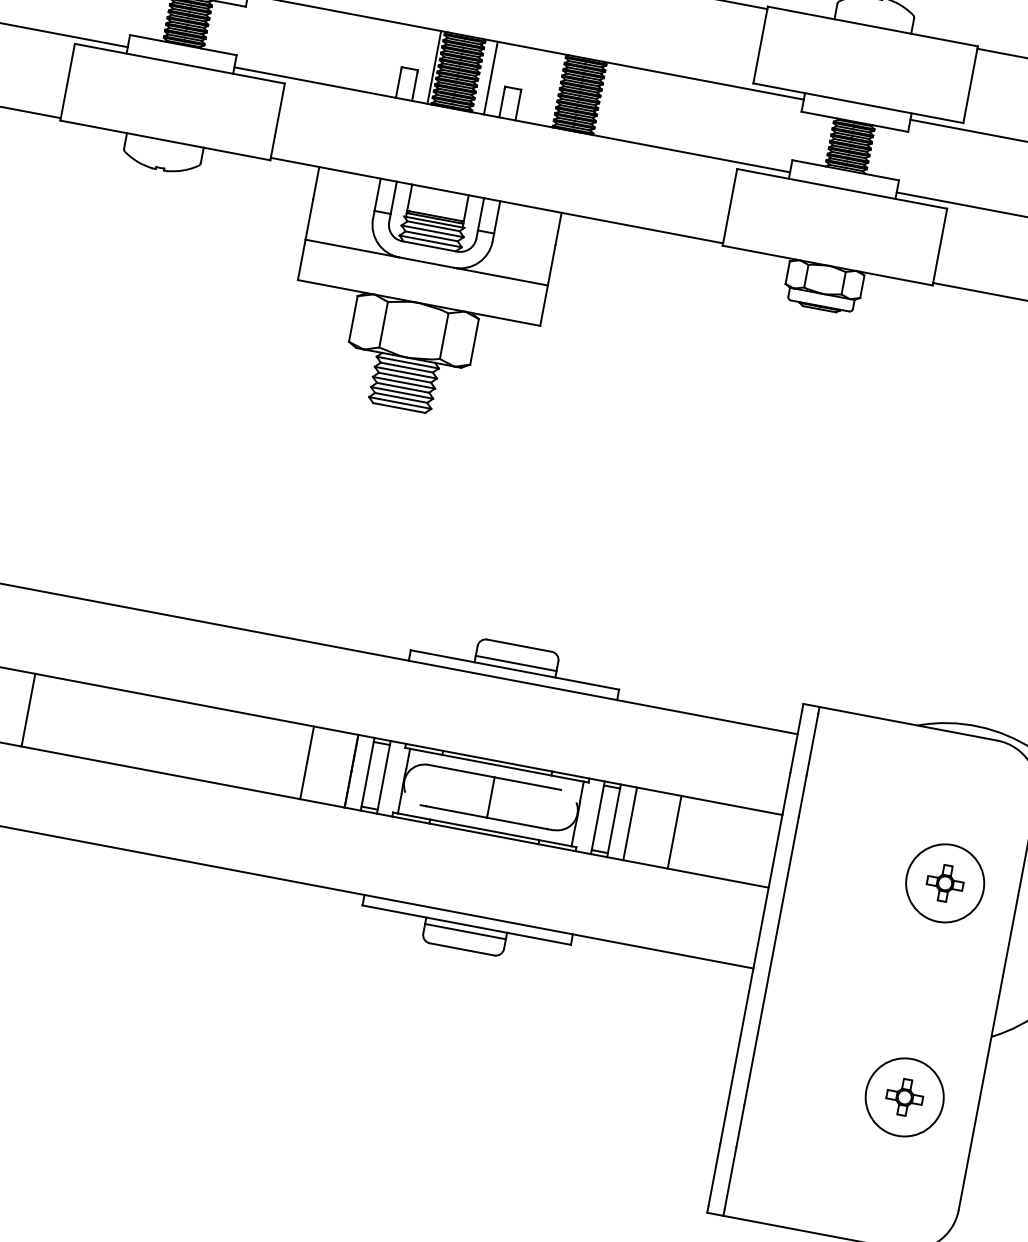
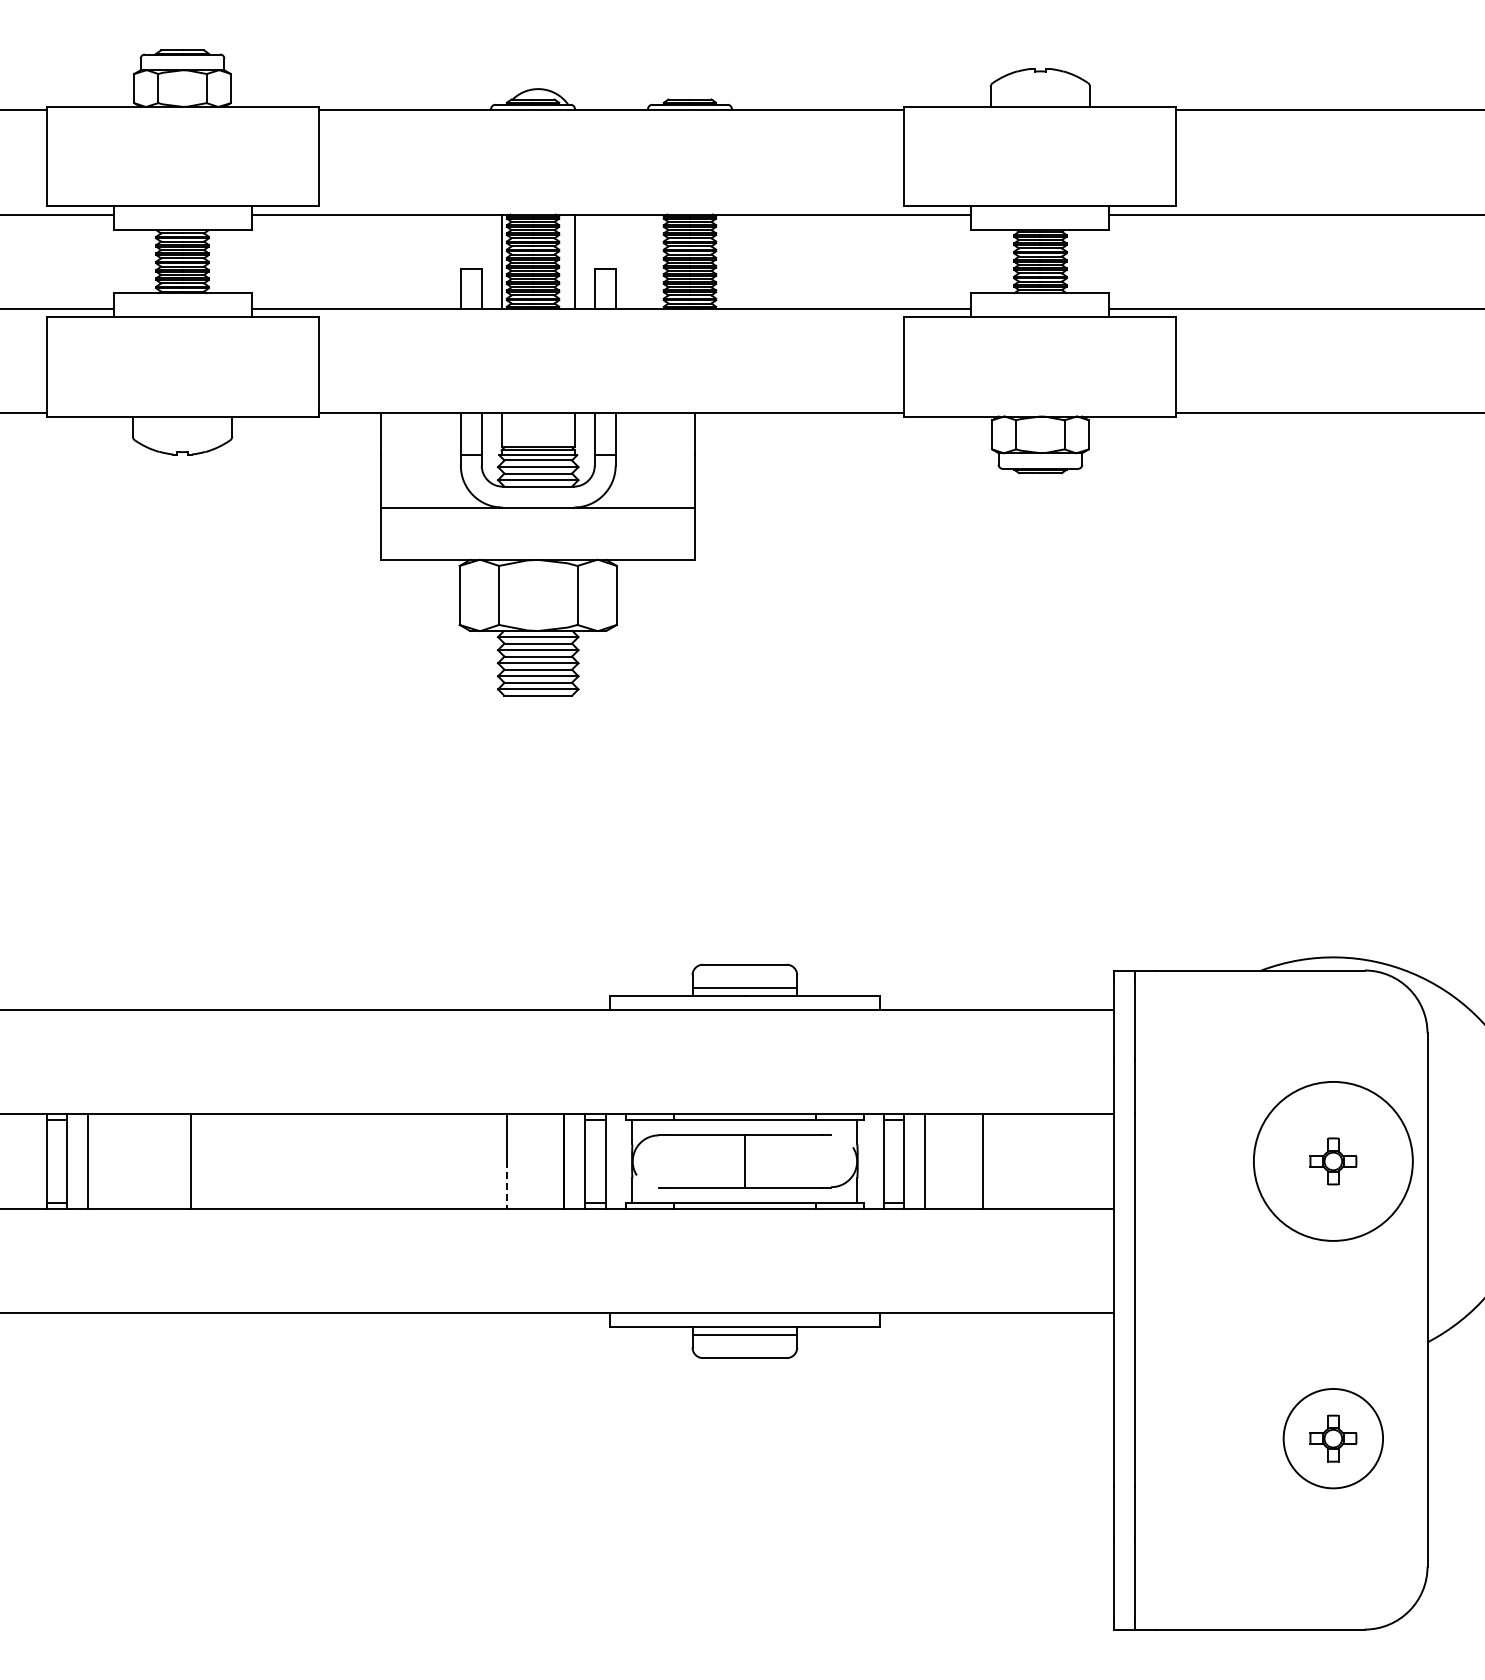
line: (28, 710) -> (190, 1161), moved
line: (303, 780) -> (506, 1184), solid -> dashed
circle: (945, 883) -> (1333, 1161), size x1.6

